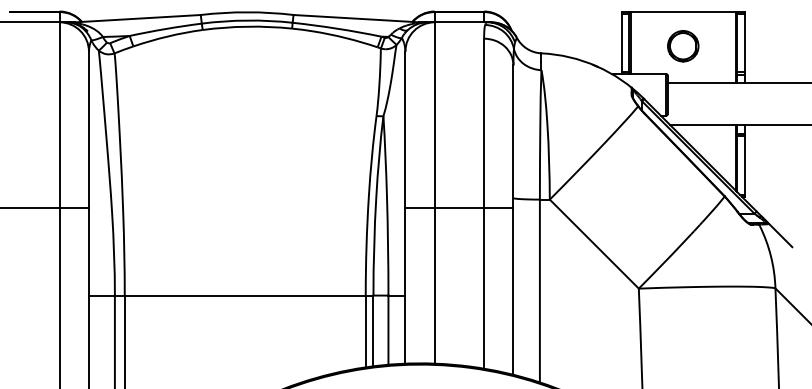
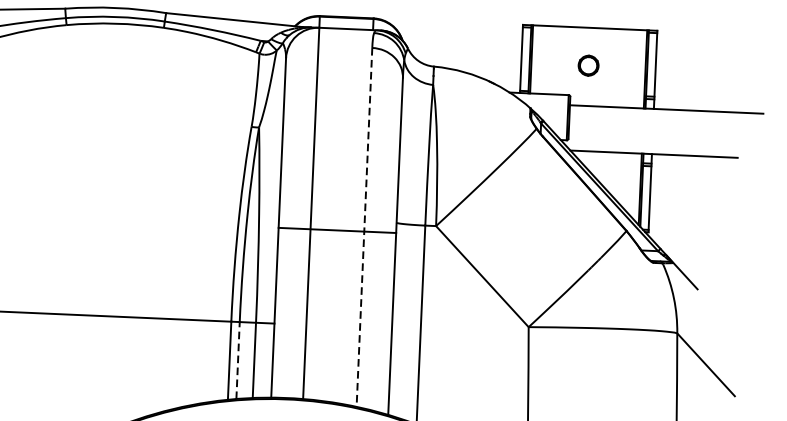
part: (683, 46) -> (588, 65), size x0.6
line: (484, 203) -> (364, 227), solid -> dashed
line: (373, 330) -> (238, 360), solid -> dashed

